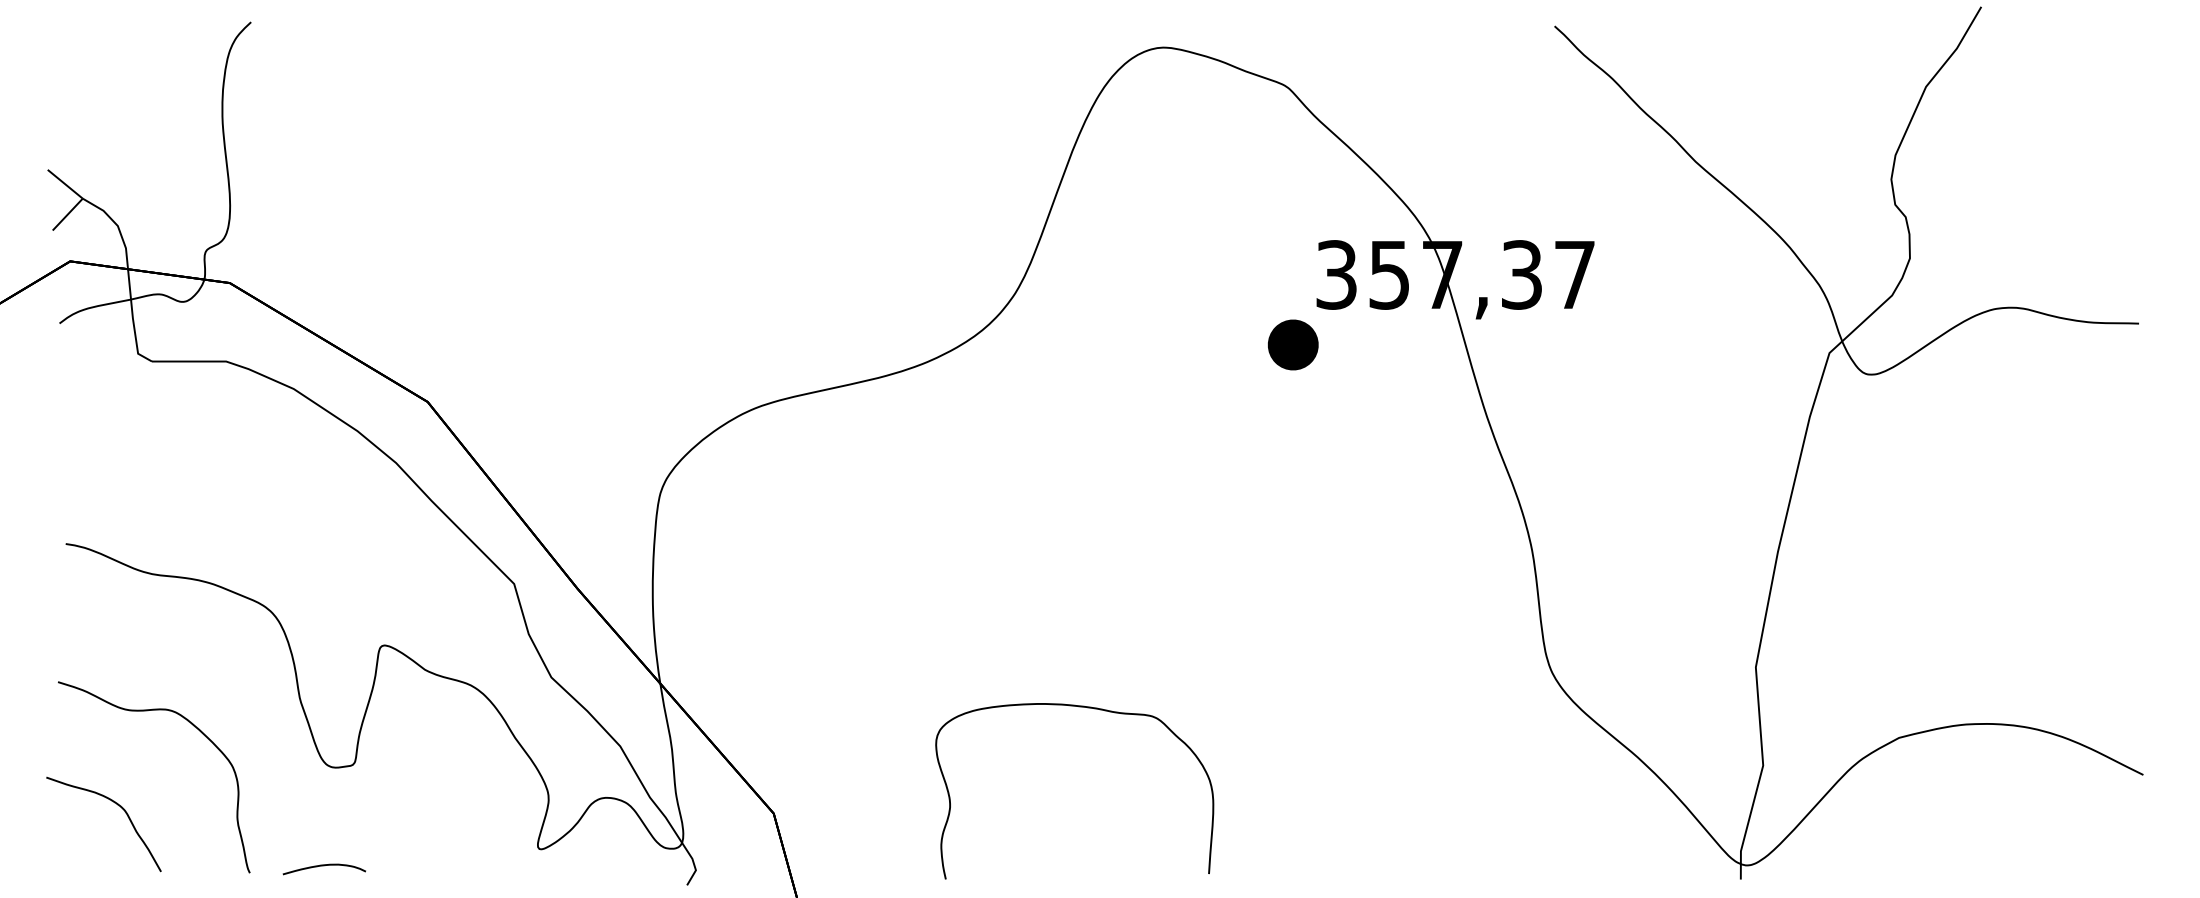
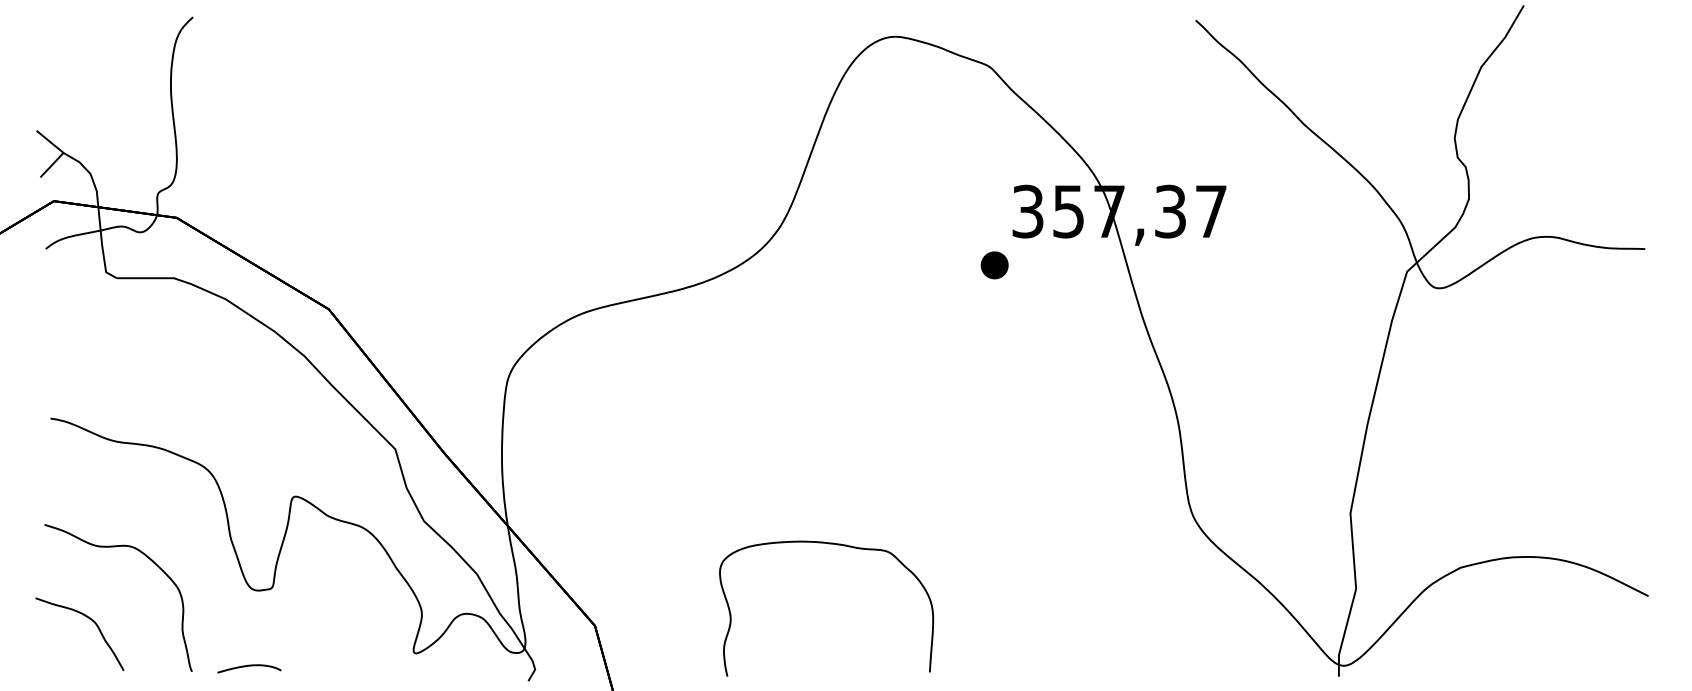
part: (1293, 344) -> (994, 265), size x0.71

